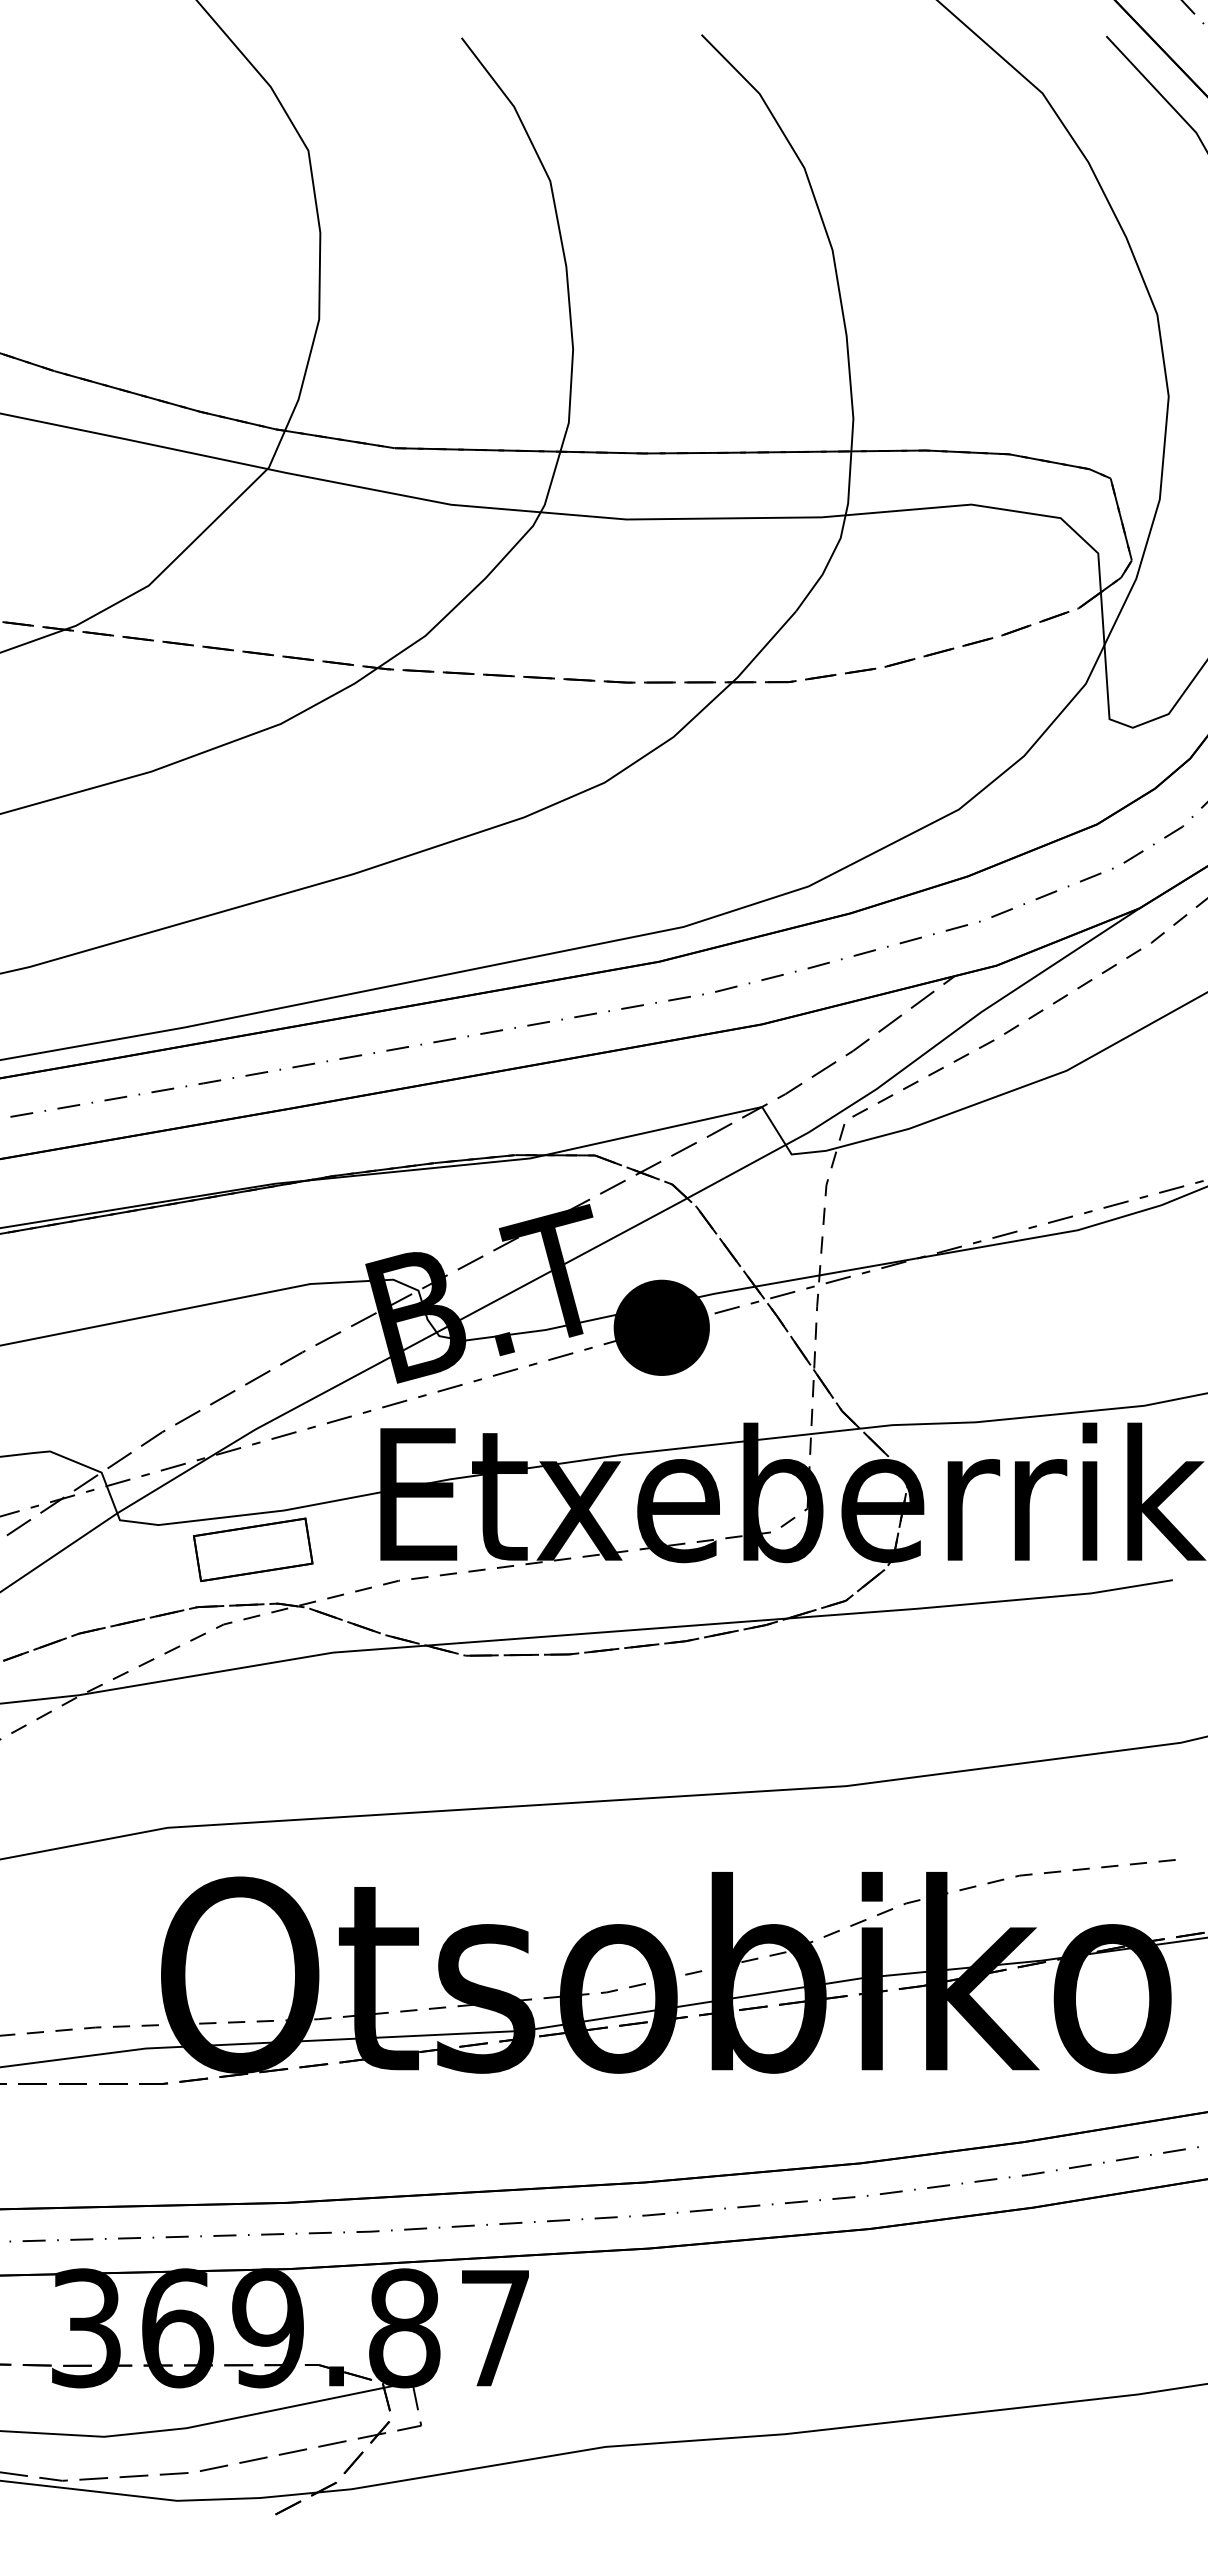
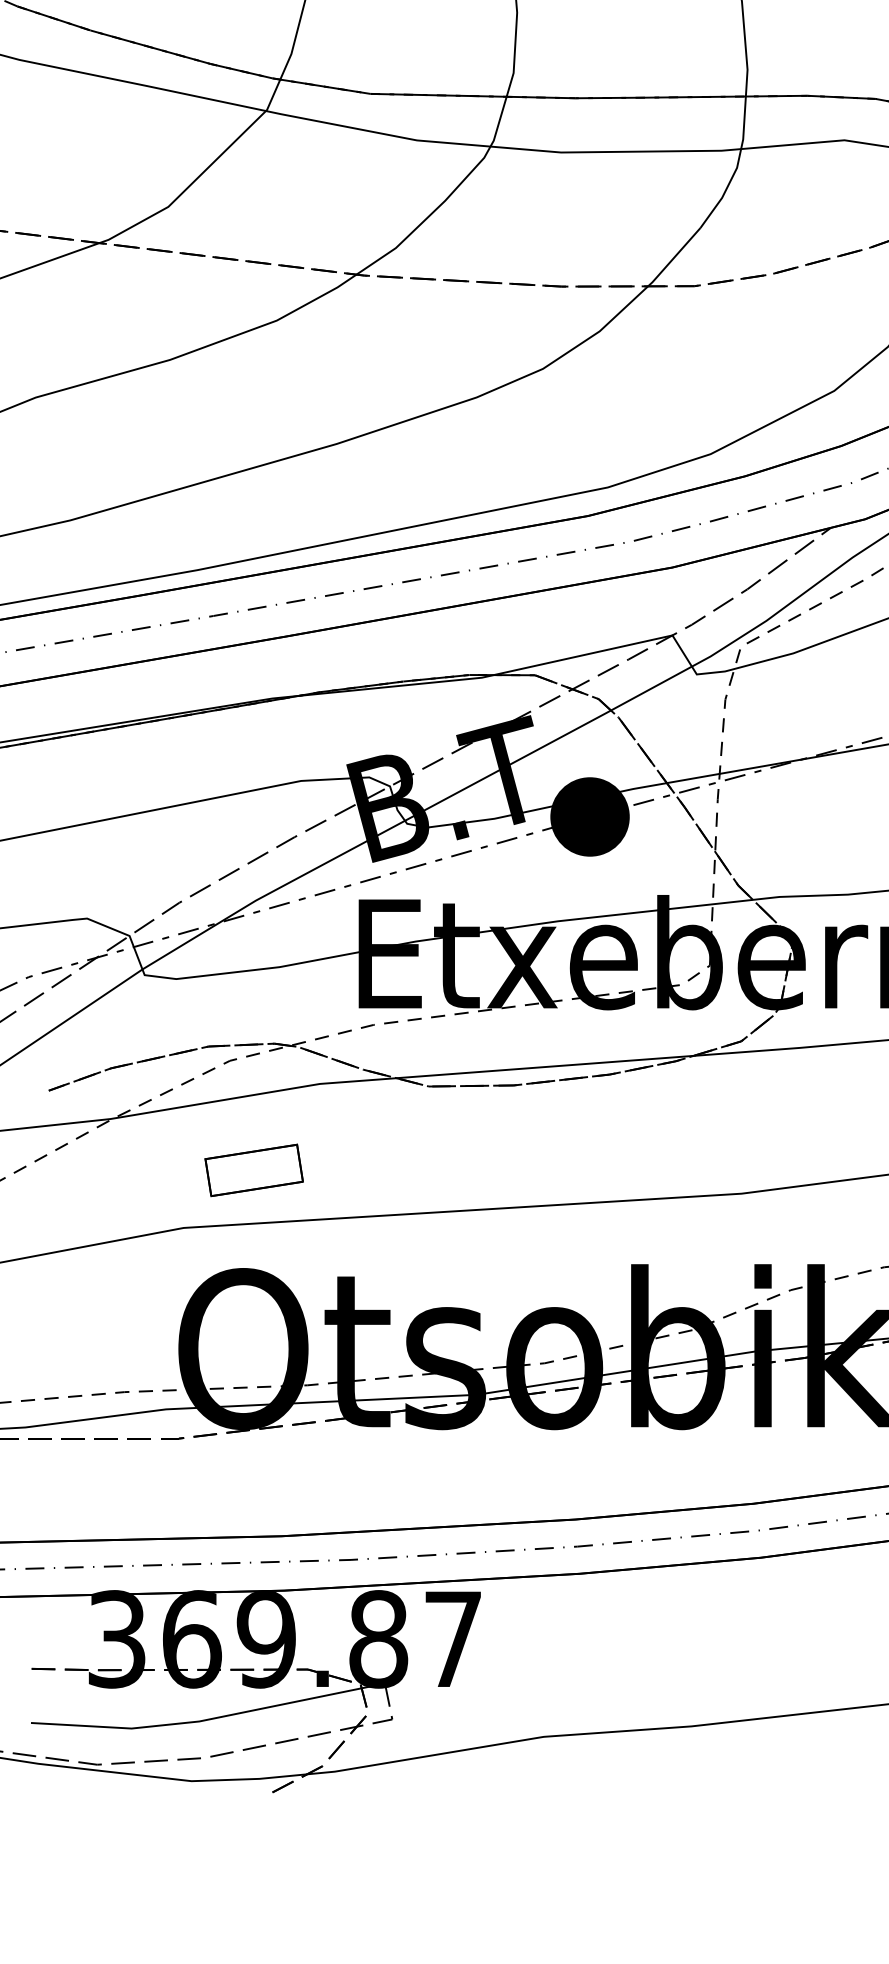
part: (253, 1549) -> (254, 1170), moved

